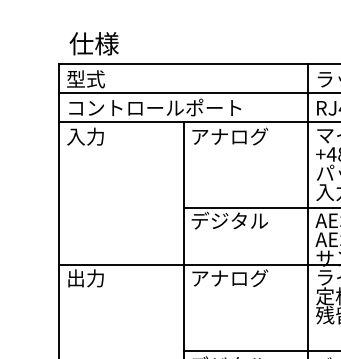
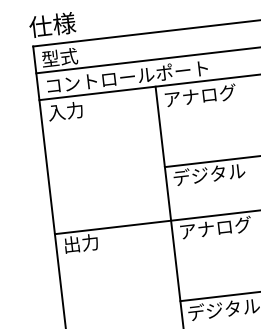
text: (93, 43) -> (51, 24), moved

